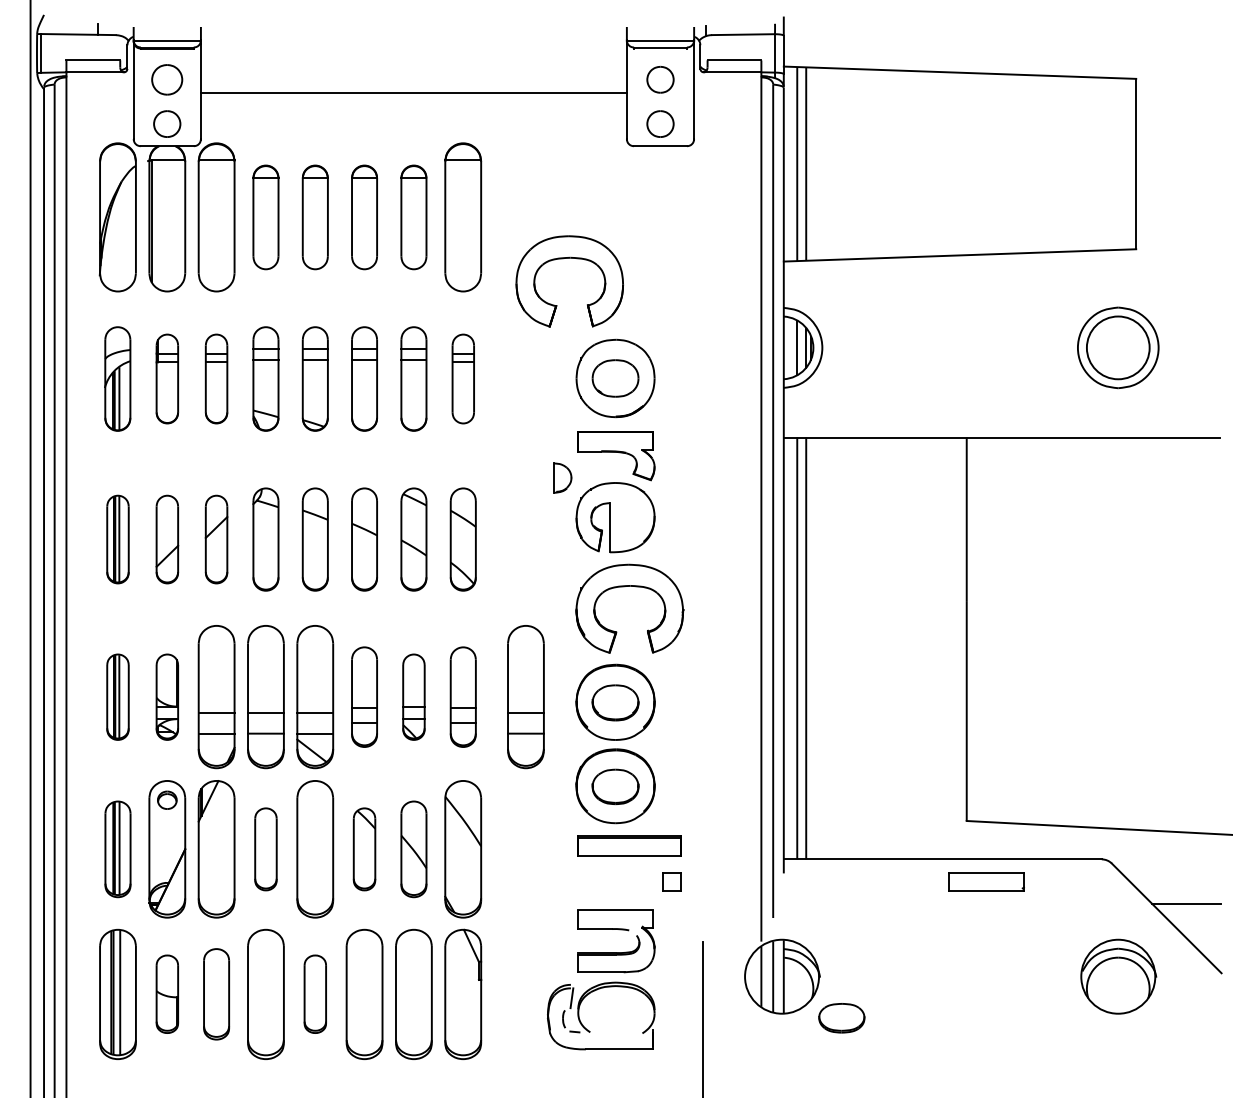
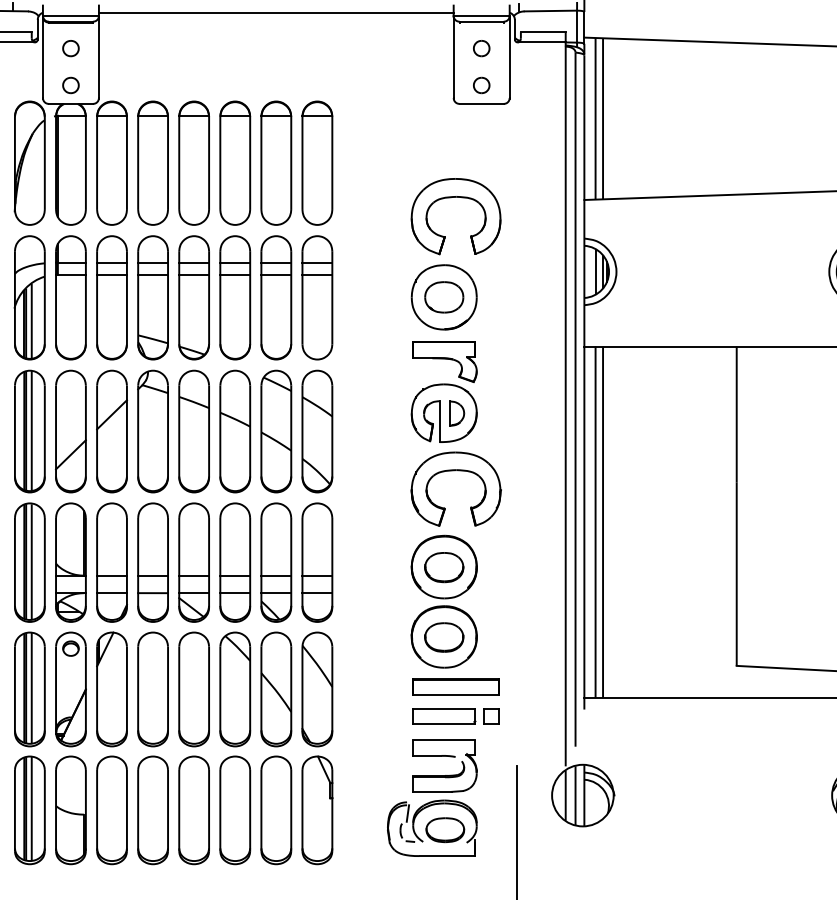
part: (167, 79) -> (71, 48), size x0.62
part: (660, 79) -> (481, 48), size x0.71
line: (413, 93) -> (275, 12), moved
part: (167, 123) -> (71, 85), size x0.71
part: (660, 123) -> (481, 85), size x0.71
part: (265, 217) -> (152, 163), size x1.43
part: (315, 217) -> (194, 163), size x1.43
part: (364, 217) -> (235, 163), size x1.43
part: (413, 217) -> (275, 163), size x1.43
part: (563, 259) -> (450, 198), moved
part: (117, 378) -> (29, 297), size x1.43
part: (167, 378) -> (71, 297), size x1.67
part: (216, 378) -> (111, 297), size x1.67
part: (265, 378) -> (152, 297), size x1.43
part: (315, 378) -> (194, 297), size x1.43
part: (364, 378) -> (235, 297), size x1.43
part: (413, 378) -> (275, 297), size x1.43
part: (463, 378) -> (317, 297), size x1.67
part: (562, 477) -> (456, 413), moved
part: (117, 539) -> (29, 431), size x1.67
part: (167, 539) -> (71, 431), size x1.67
part: (216, 539) -> (111, 431), size x1.67
part: (265, 539) -> (152, 431), size x1.43
part: (315, 539) -> (194, 431), size x1.43
part: (364, 539) -> (235, 431), size x1.43
part: (413, 539) -> (275, 431), size x1.43
part: (463, 539) -> (317, 431), size x1.43
part: (117, 697) -> (29, 563), size x1.67
part: (167, 697) -> (71, 563), size x1.67
part: (364, 697) -> (235, 563), size x1.43
part: (413, 697) -> (275, 563), size x1.67
part: (463, 697) -> (317, 563), size x1.43
part: (525, 697) -> (369, 563), removed
part: (117, 849) -> (29, 689), size x1.43
part: (265, 849) -> (152, 689), size x1.67
part: (364, 849) -> (235, 689), size x1.67
part: (413, 849) -> (275, 689), size x1.43
part: (986, 881) -> (444, 716), moved
part: (167, 993) -> (71, 809), size x1.67
part: (216, 993) -> (111, 809), size x1.43
part: (315, 993) -> (194, 809), size x1.67
part: (841, 1018) -> (445, 830), moved

